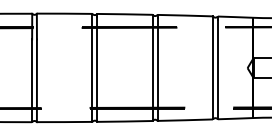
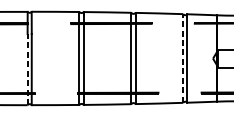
line: (213, 67) -> (183, 58), solid -> dashed
line: (32, 80) -> (27, 69), solid -> dashed

